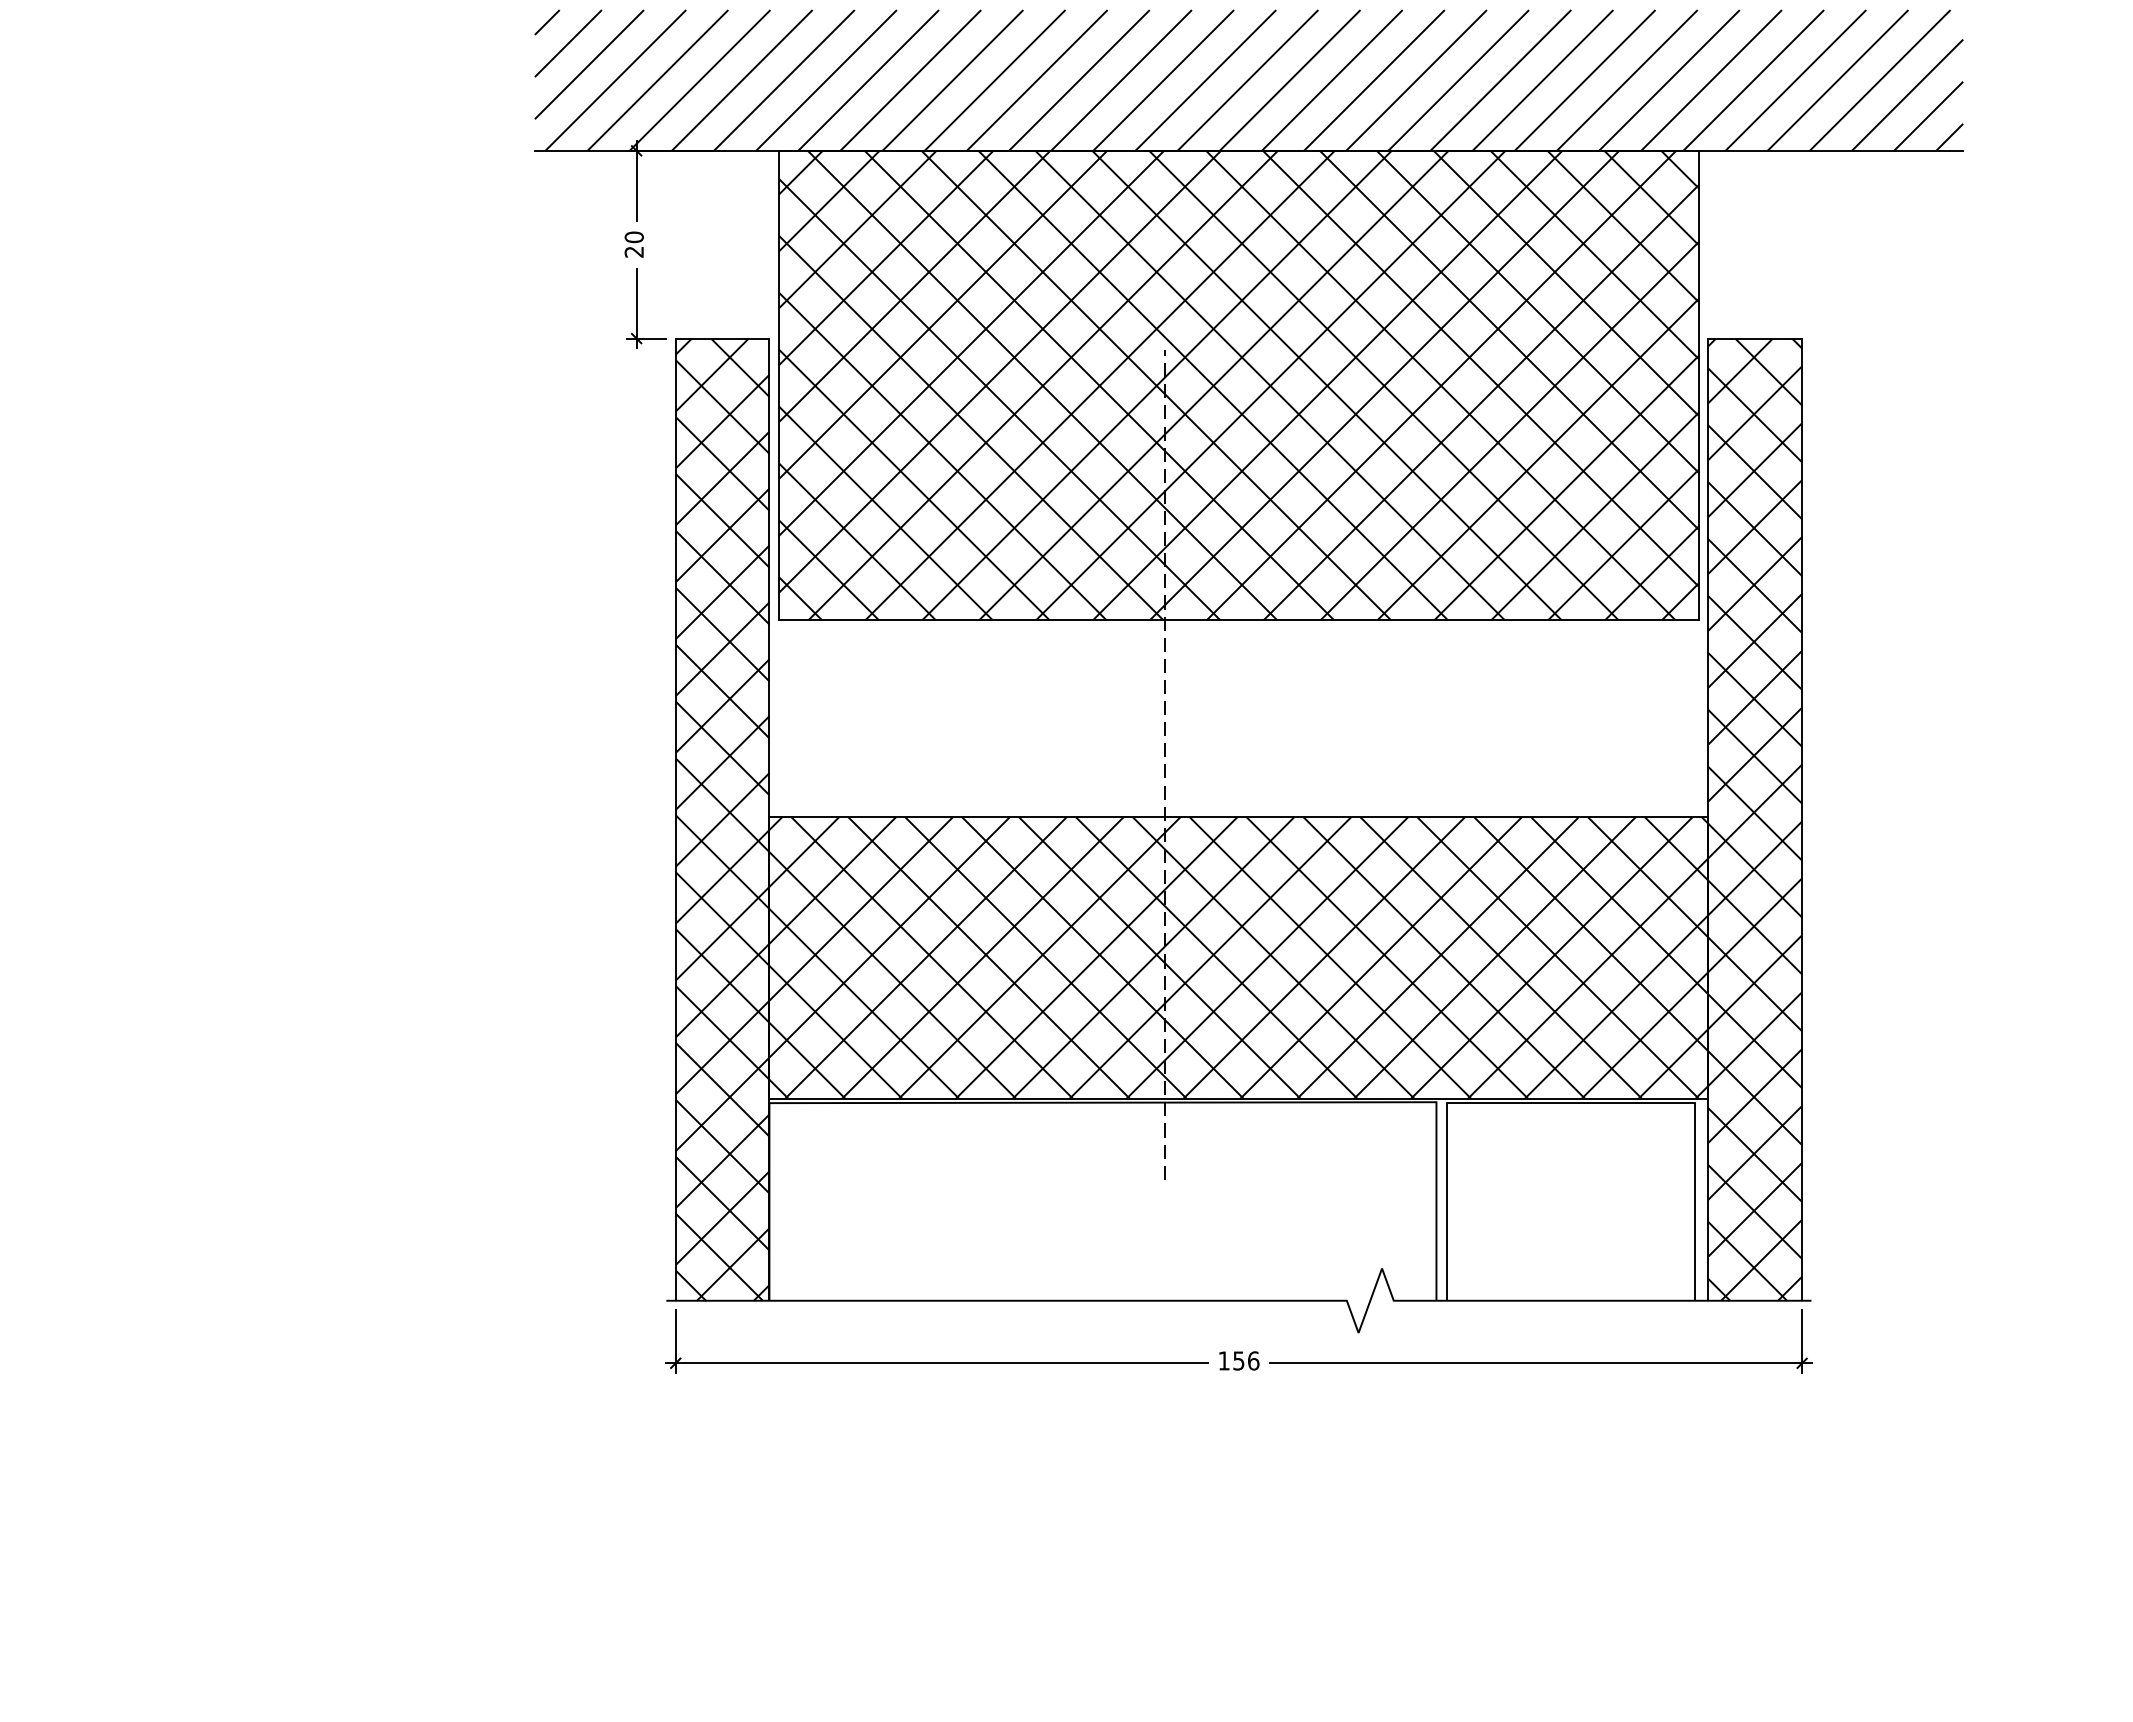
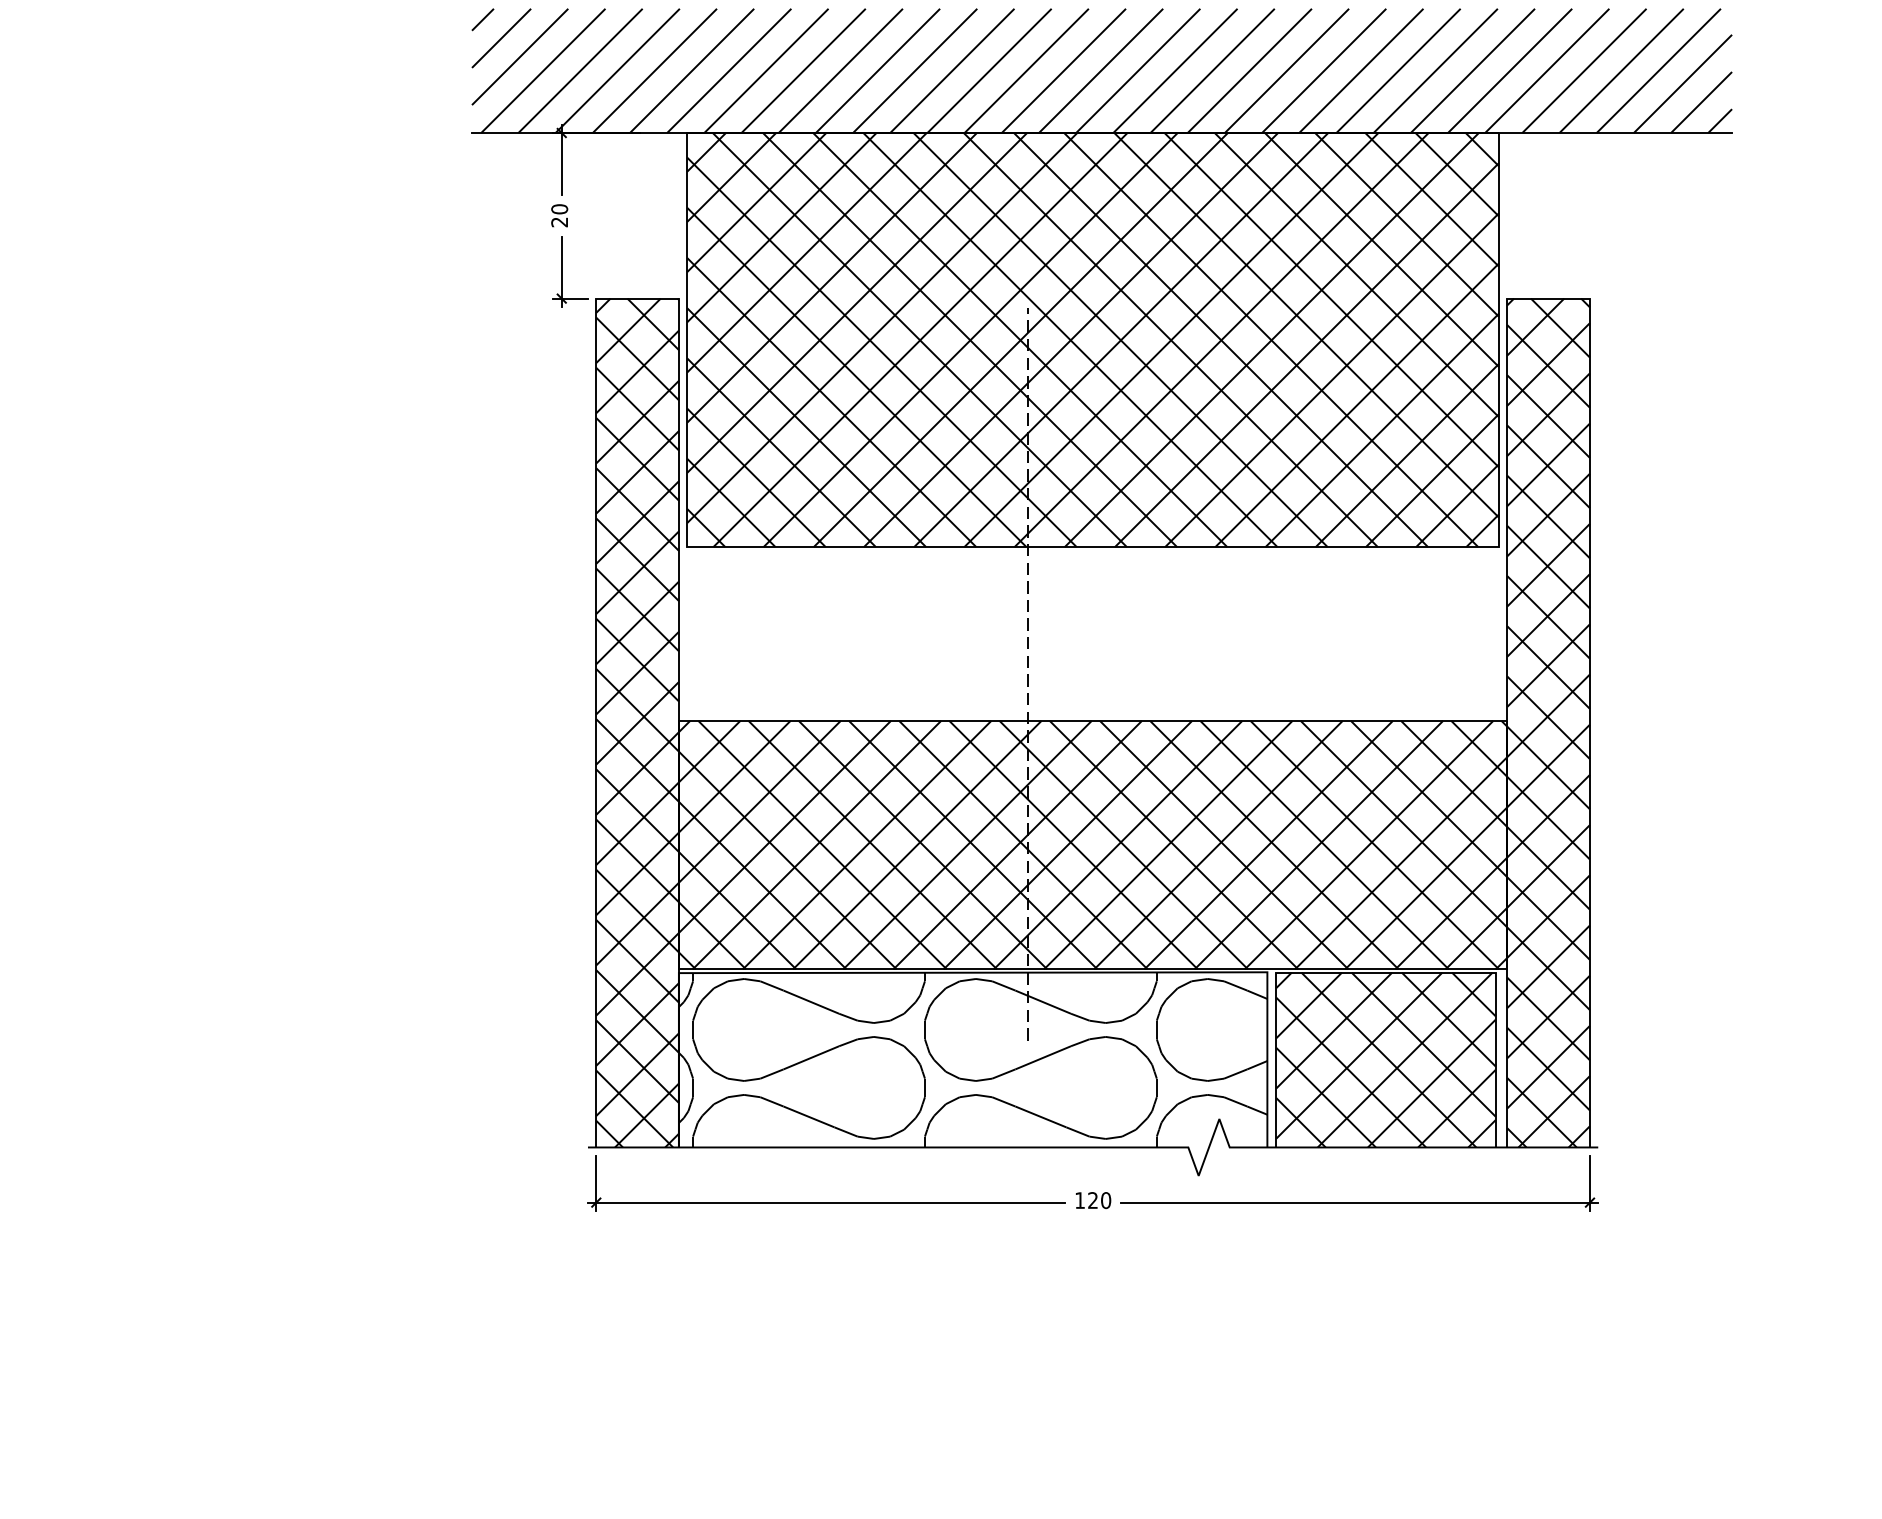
hatch: (1102, 1201) -> (972, 1059), added
hatch: (1570, 1201) -> (1385, 1059), added
text: (1246, 1360) -> (1099, 1200), 156 -> 120

